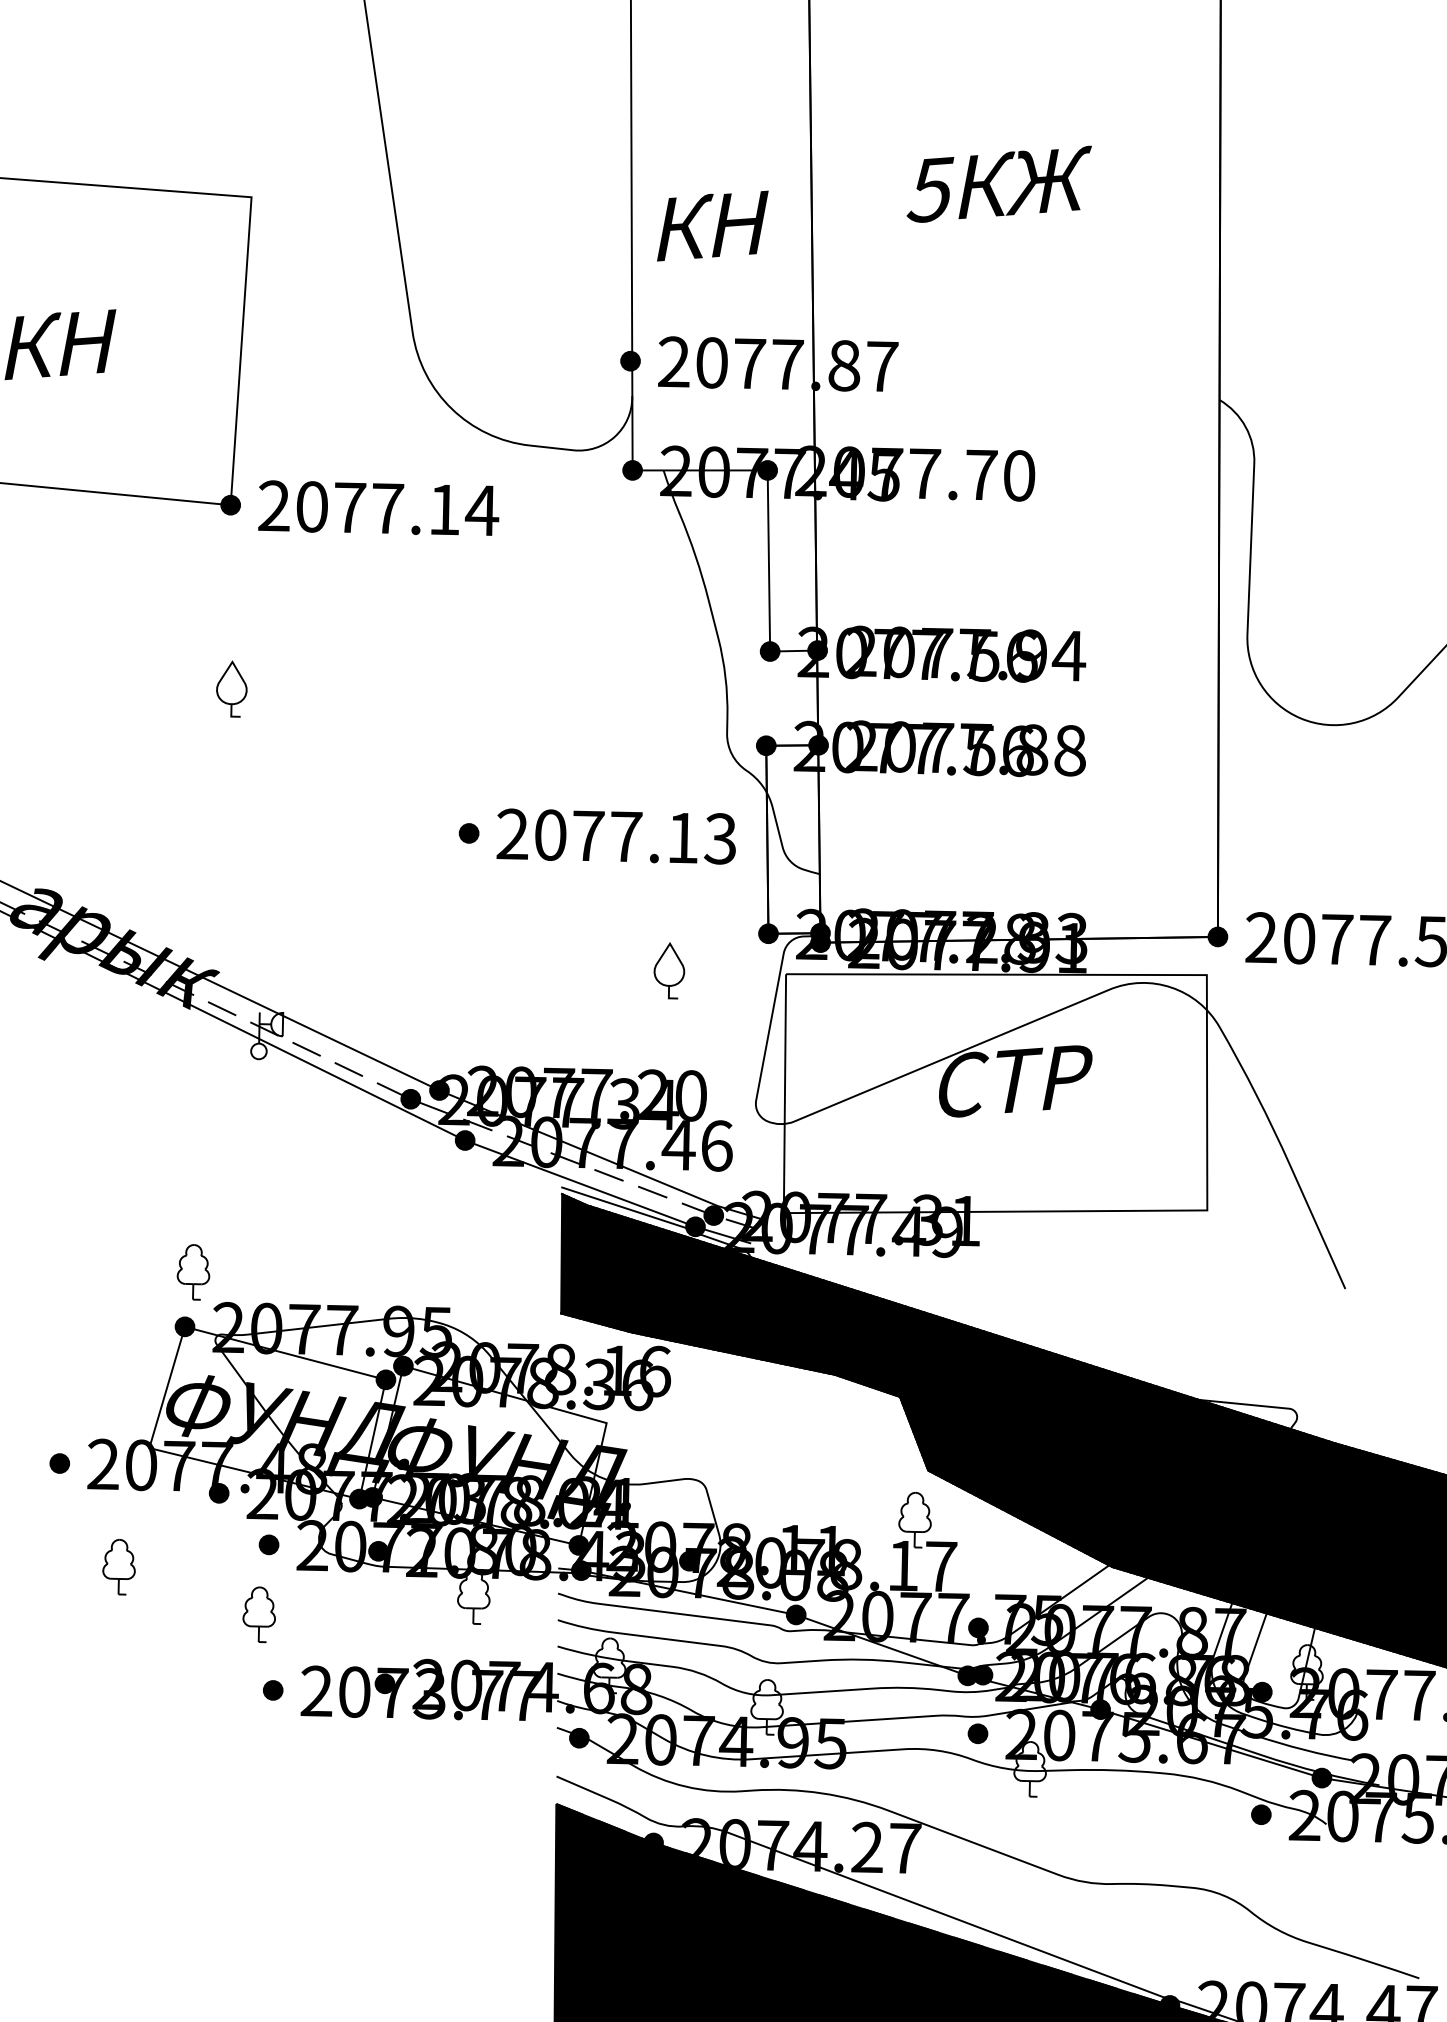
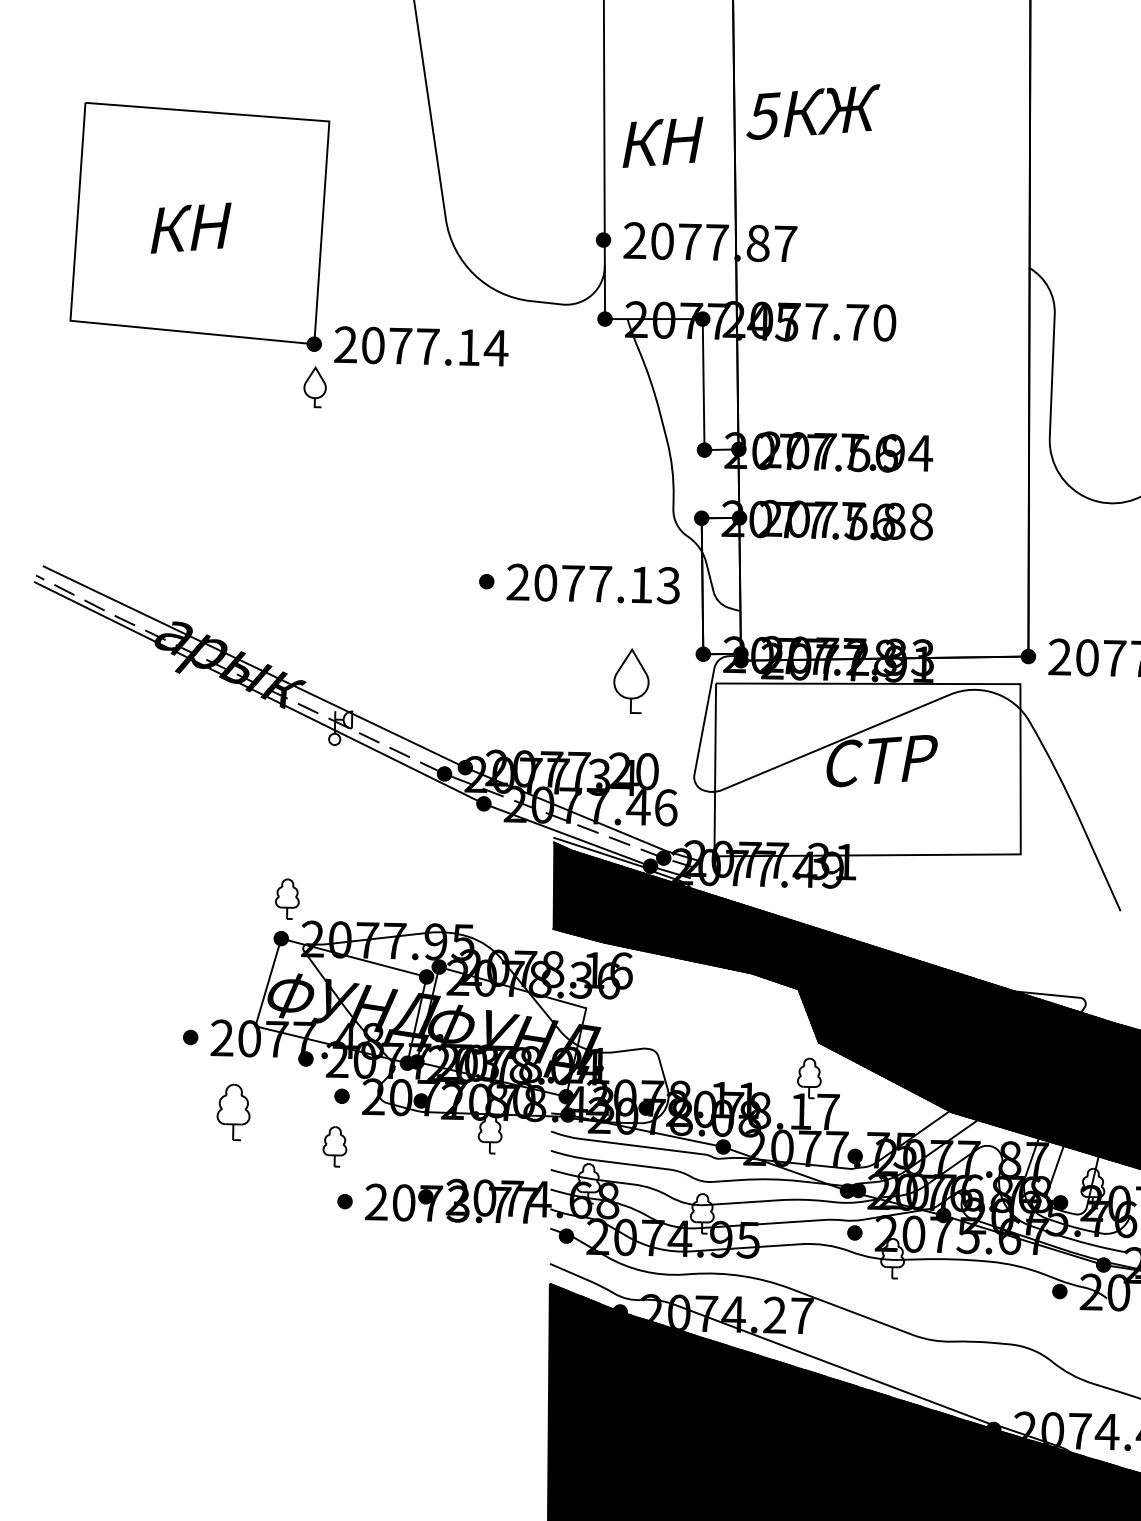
text: (999, 183) -> (813, 111), moved
part: (230, 689) -> (314, 387), moved
part: (669, 970) -> (631, 680), size x1.6
part: (119, 1567) -> (233, 1112), size x1.4

